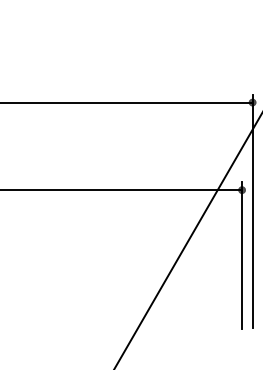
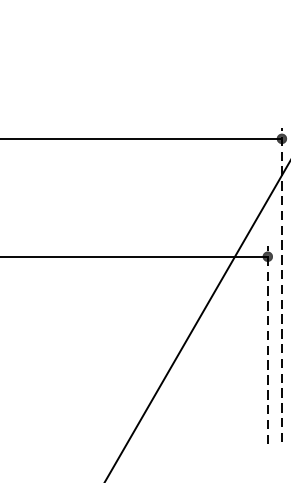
line: (252, 211) -> (281, 285), solid -> dashed
line: (242, 255) -> (268, 344), solid -> dashed

